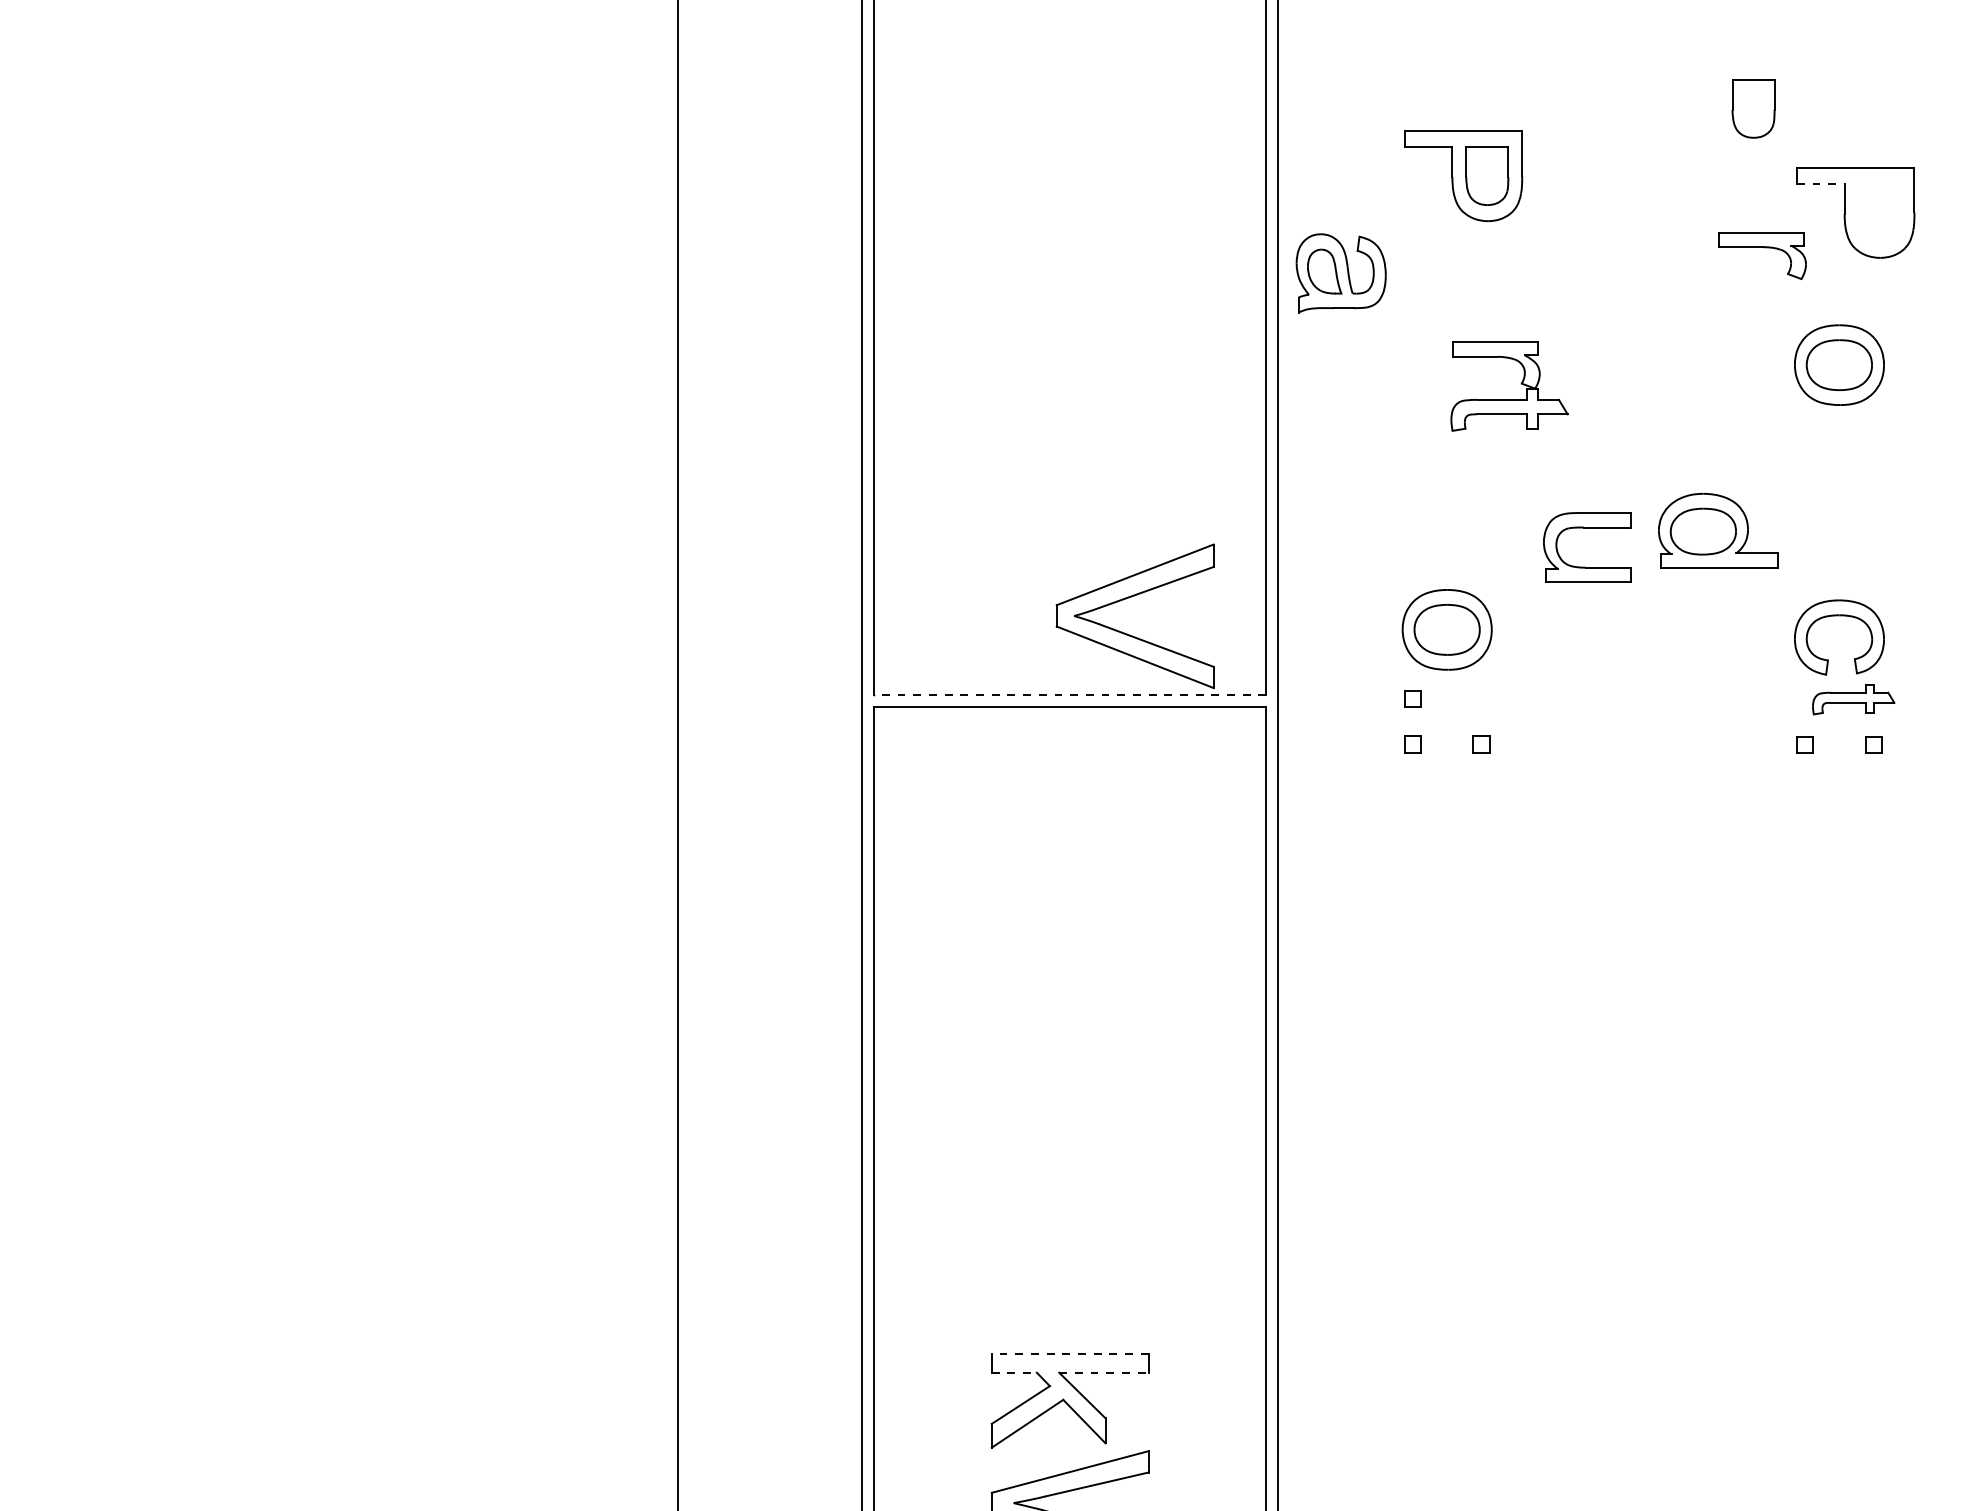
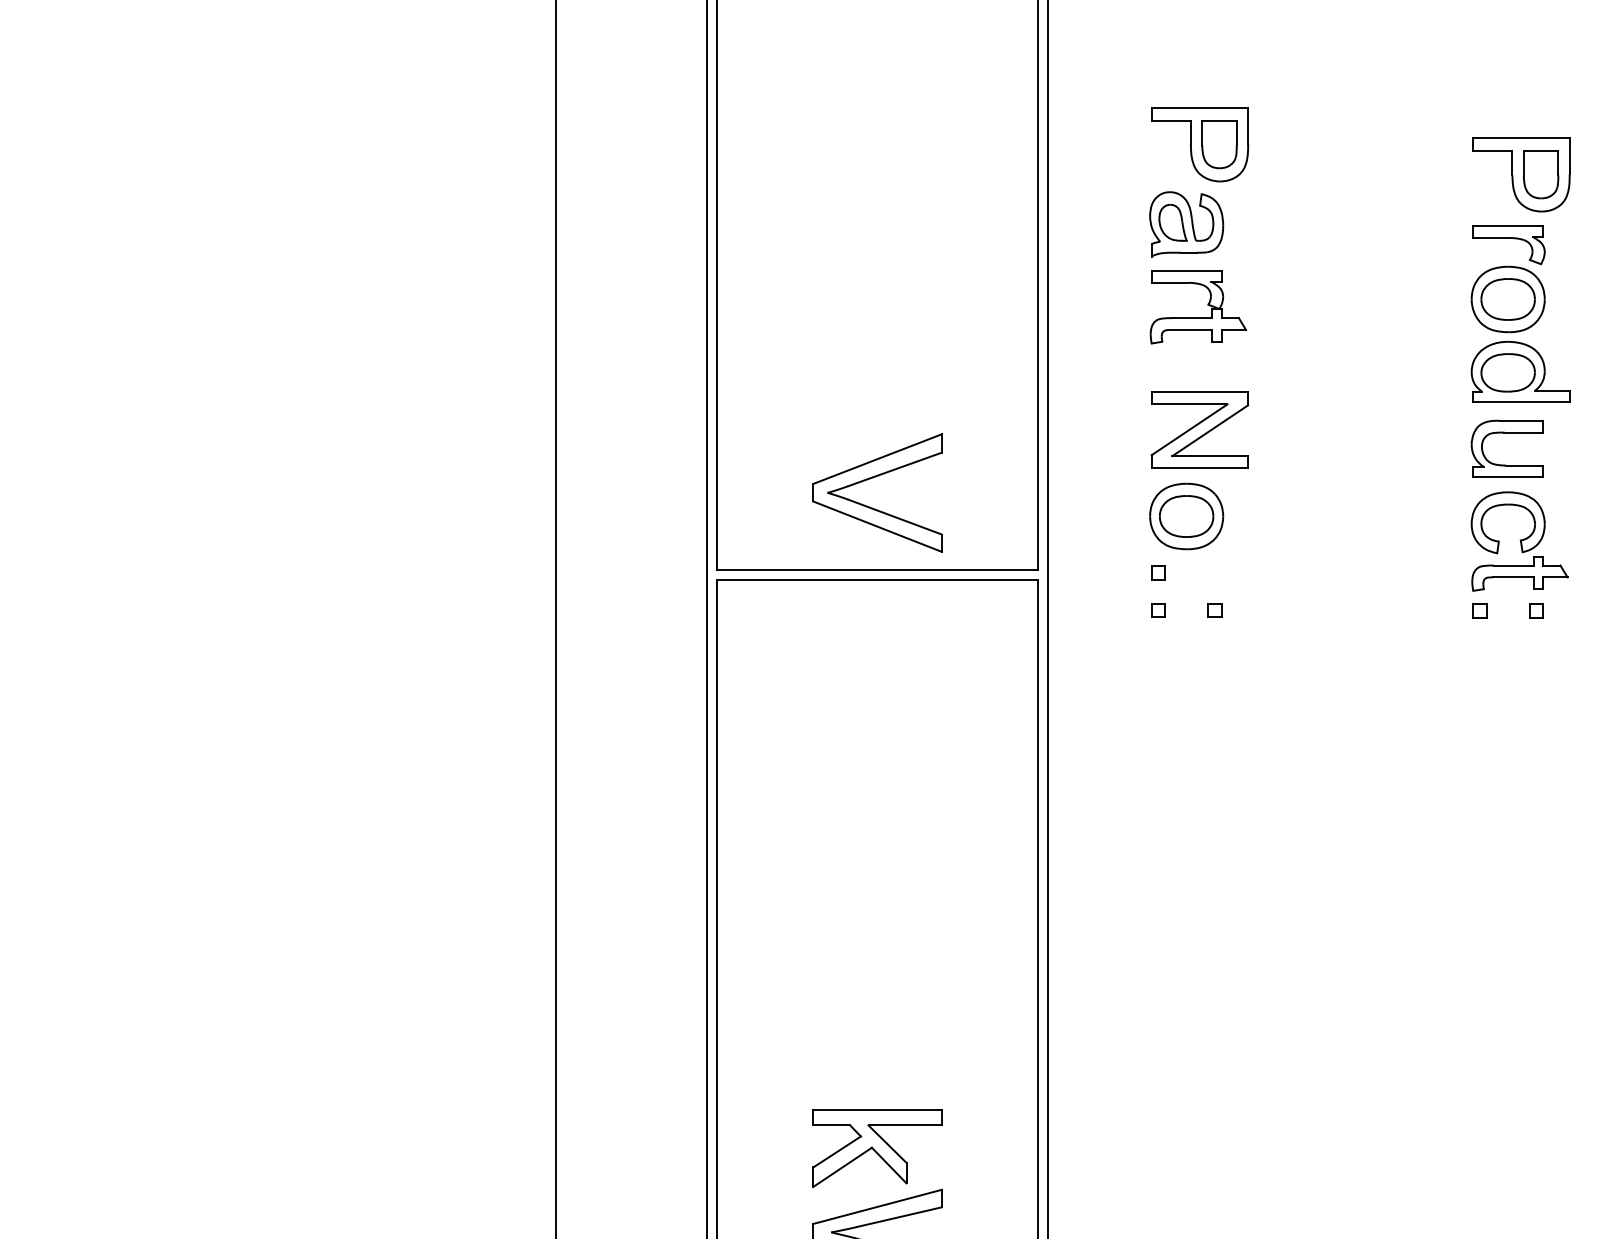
part: (1753, 108) -> (1541, 174), moved
line: (1820, 183) -> (1492, 150), dashed -> solid
part: (1764, 248) -> (1510, 239), moved
part: (1340, 273) -> (1186, 224), moved
part: (1520, 384) -> (1207, 305), moved
part: (1463, 524) -> (1200, 430), added
part: (1587, 528) -> (1507, 433), moved
part: (1718, 530) -> (1520, 371), moved
part: (1129, 598) -> (872, 478), moved
line: (1069, 695) -> (877, 570), dashed -> solid
part: (1853, 699) -> (1519, 573), size x1.43
line: (1069, 1353) -> (877, 1109), dashed -> solid
line: (1014, 1372) -> (831, 1125), dashed -> solid
line: (1103, 1372) -> (904, 1125), dashed -> solid

